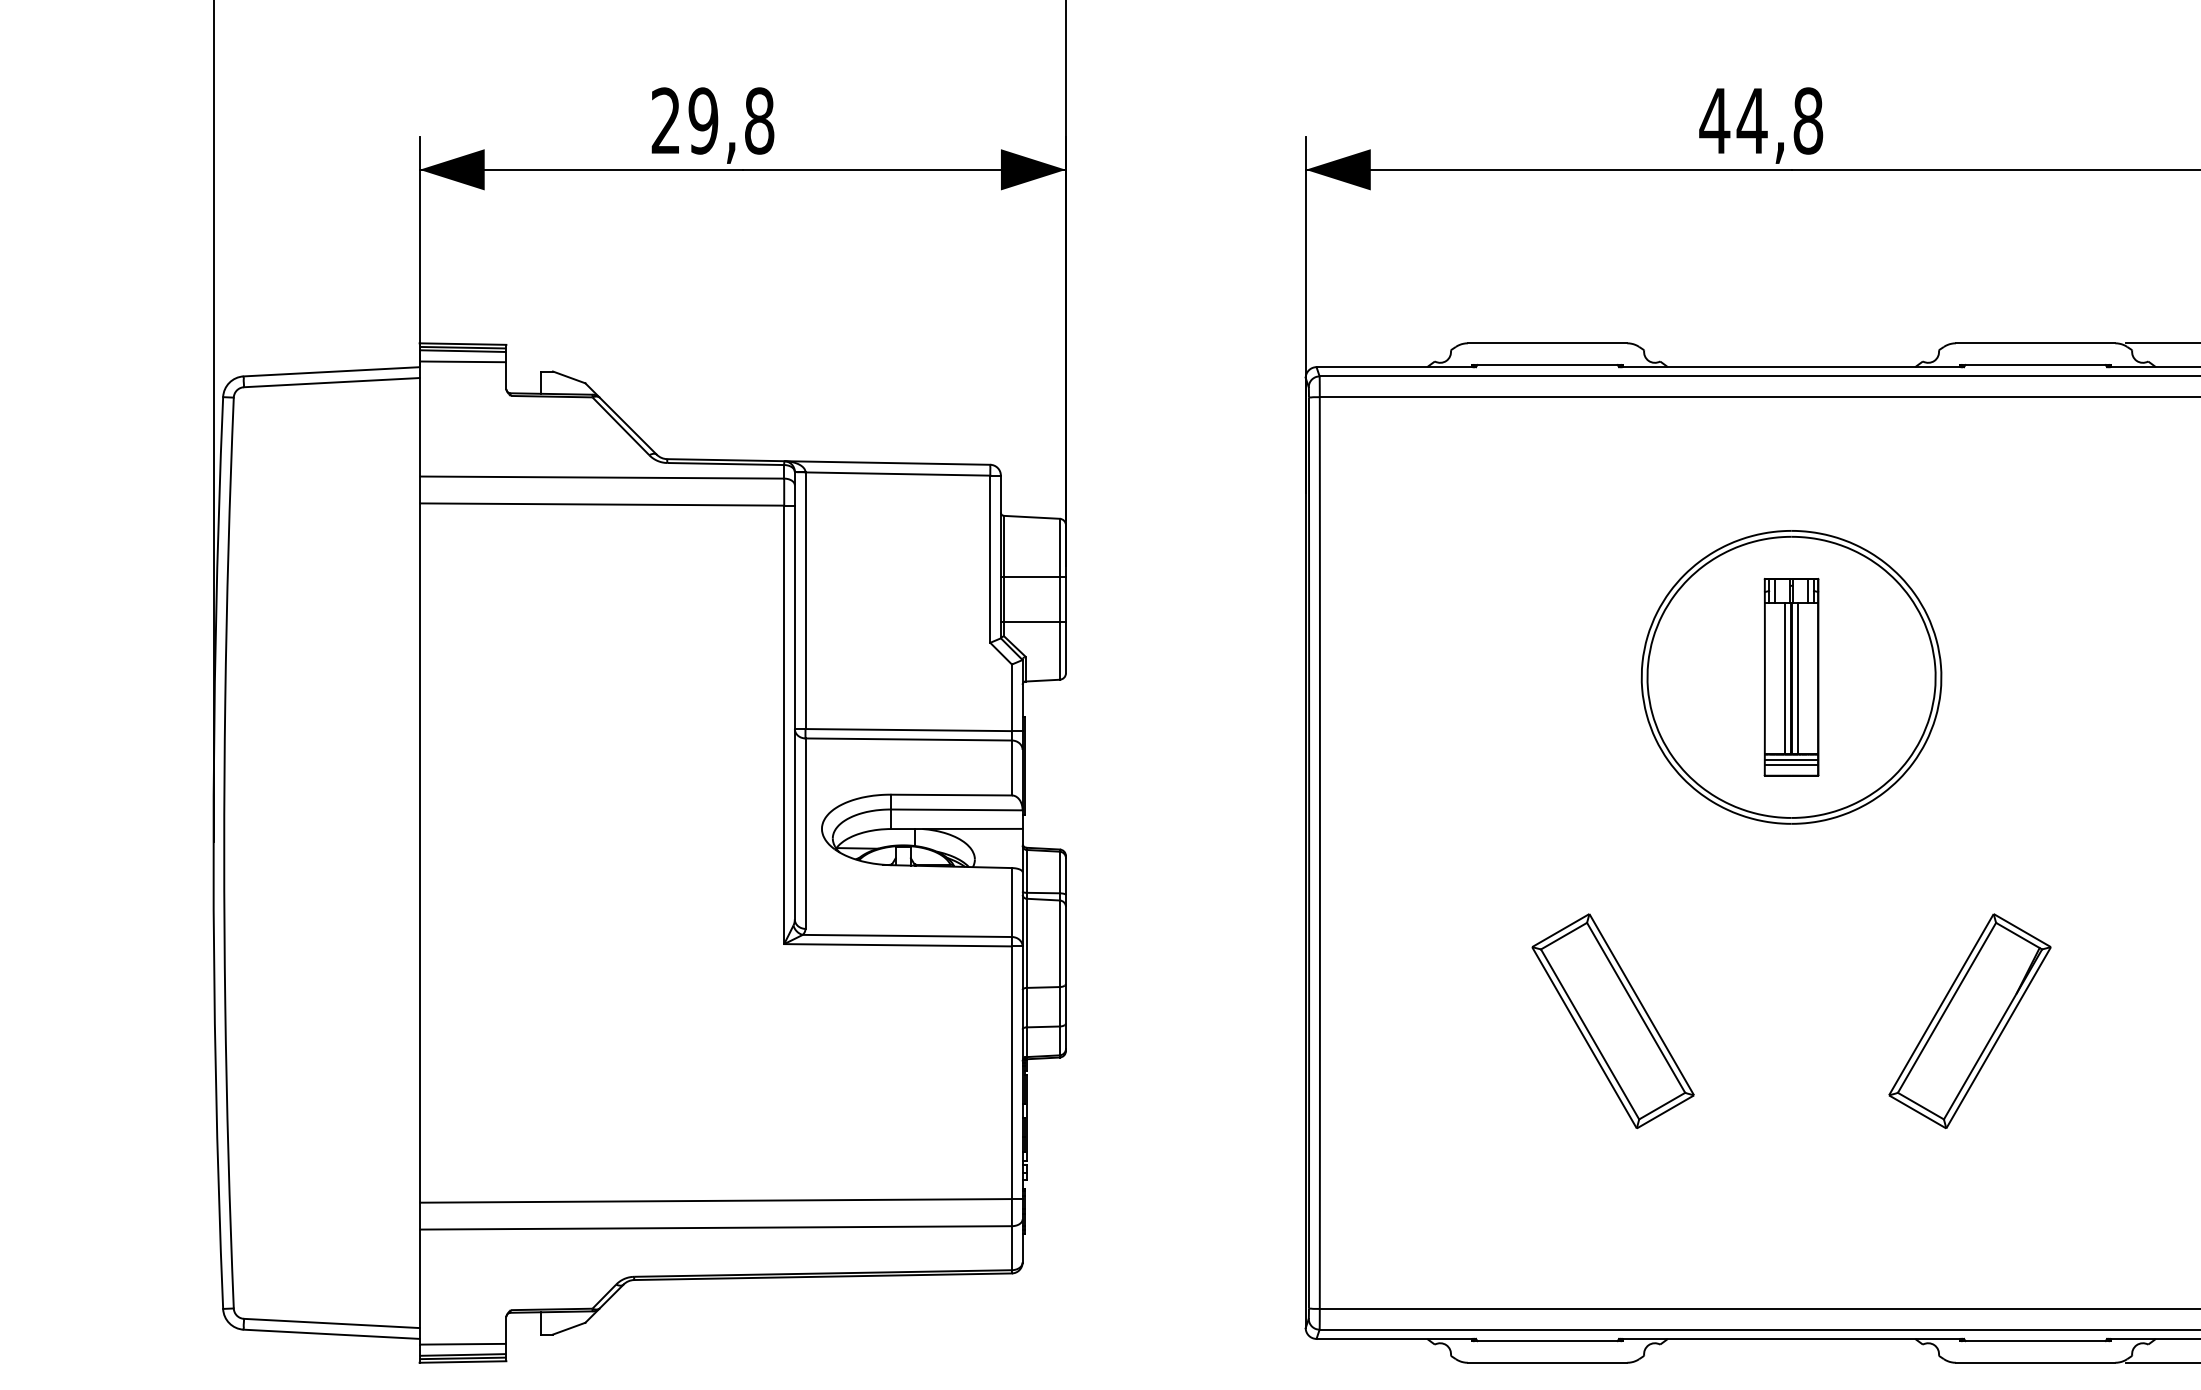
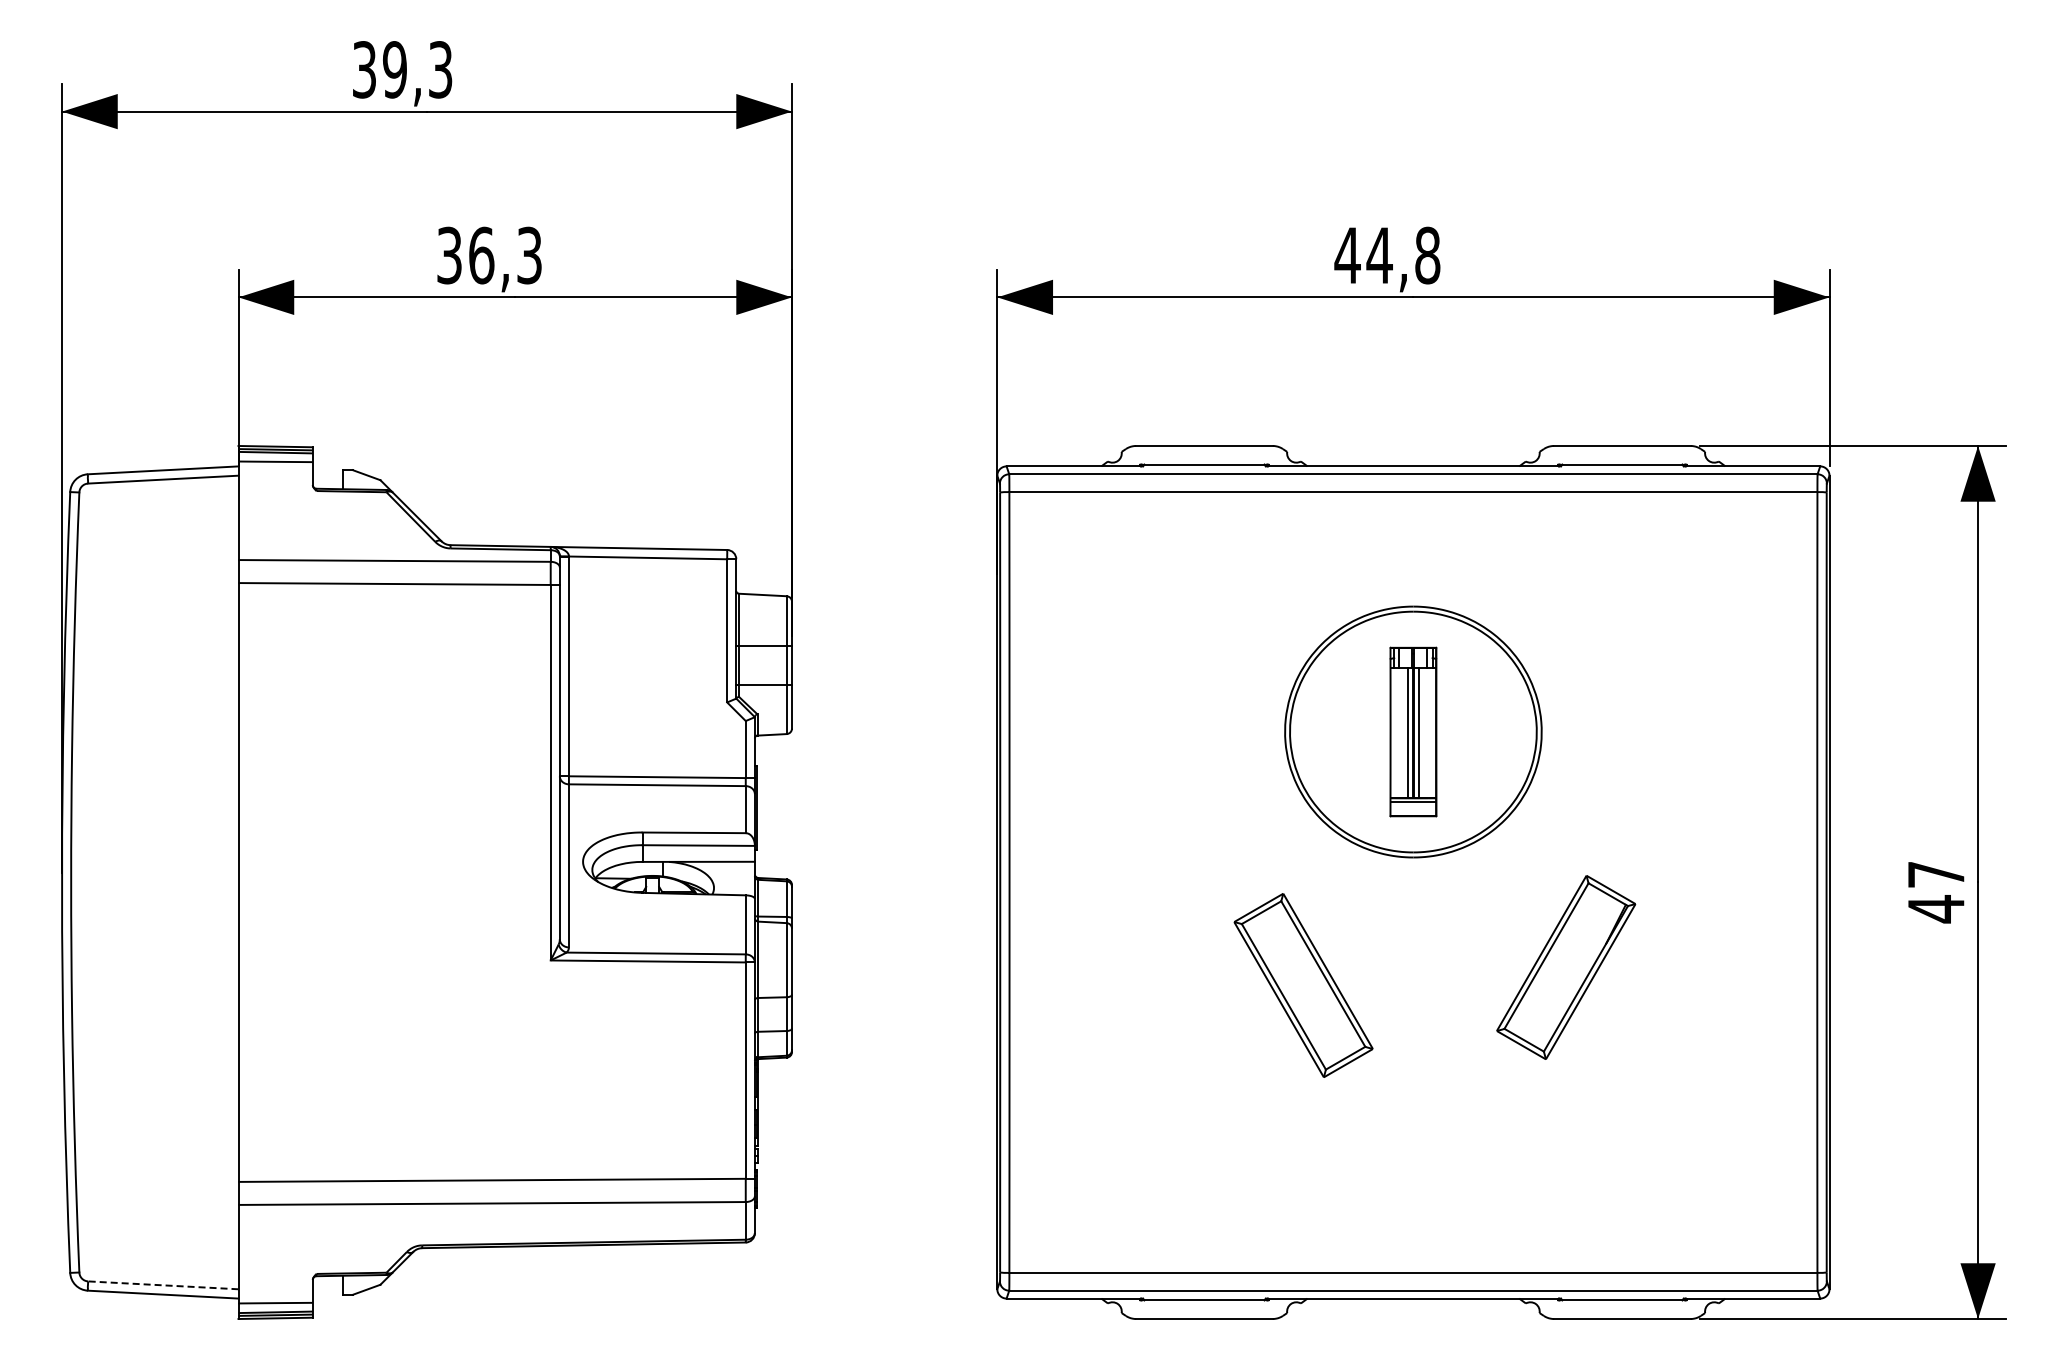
text: (712, 120) -> (489, 255), 29,8 -> 36,3
line: (1791, 764) -> (1413, 806), removed
part: (1613, 1021) -> (1303, 985), moved
part: (1970, 1021) -> (1566, 967), moved
line: (330, 1323) -> (162, 1285), solid -> dashed

